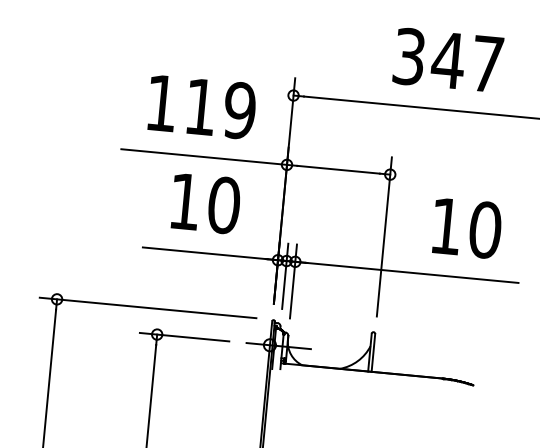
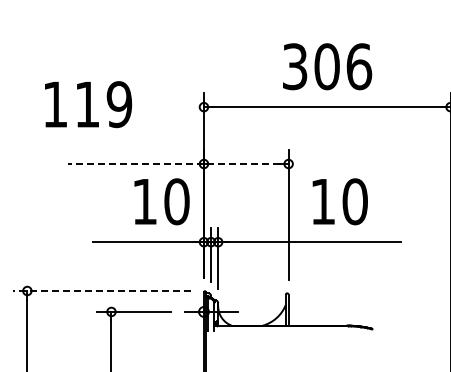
text: (467, 61) -> (342, 66), 347 -> 306
text: (202, 107) -> (88, 104), moved
line: (204, 157) -> (136, 164), solid -> dashed
line: (338, 170) -> (246, 164), solid -> dashed
text: (205, 203) -> (161, 201), moved
text: (466, 227) -> (339, 201), moved
line: (148, 308) -> (102, 291), solid -> dashed

